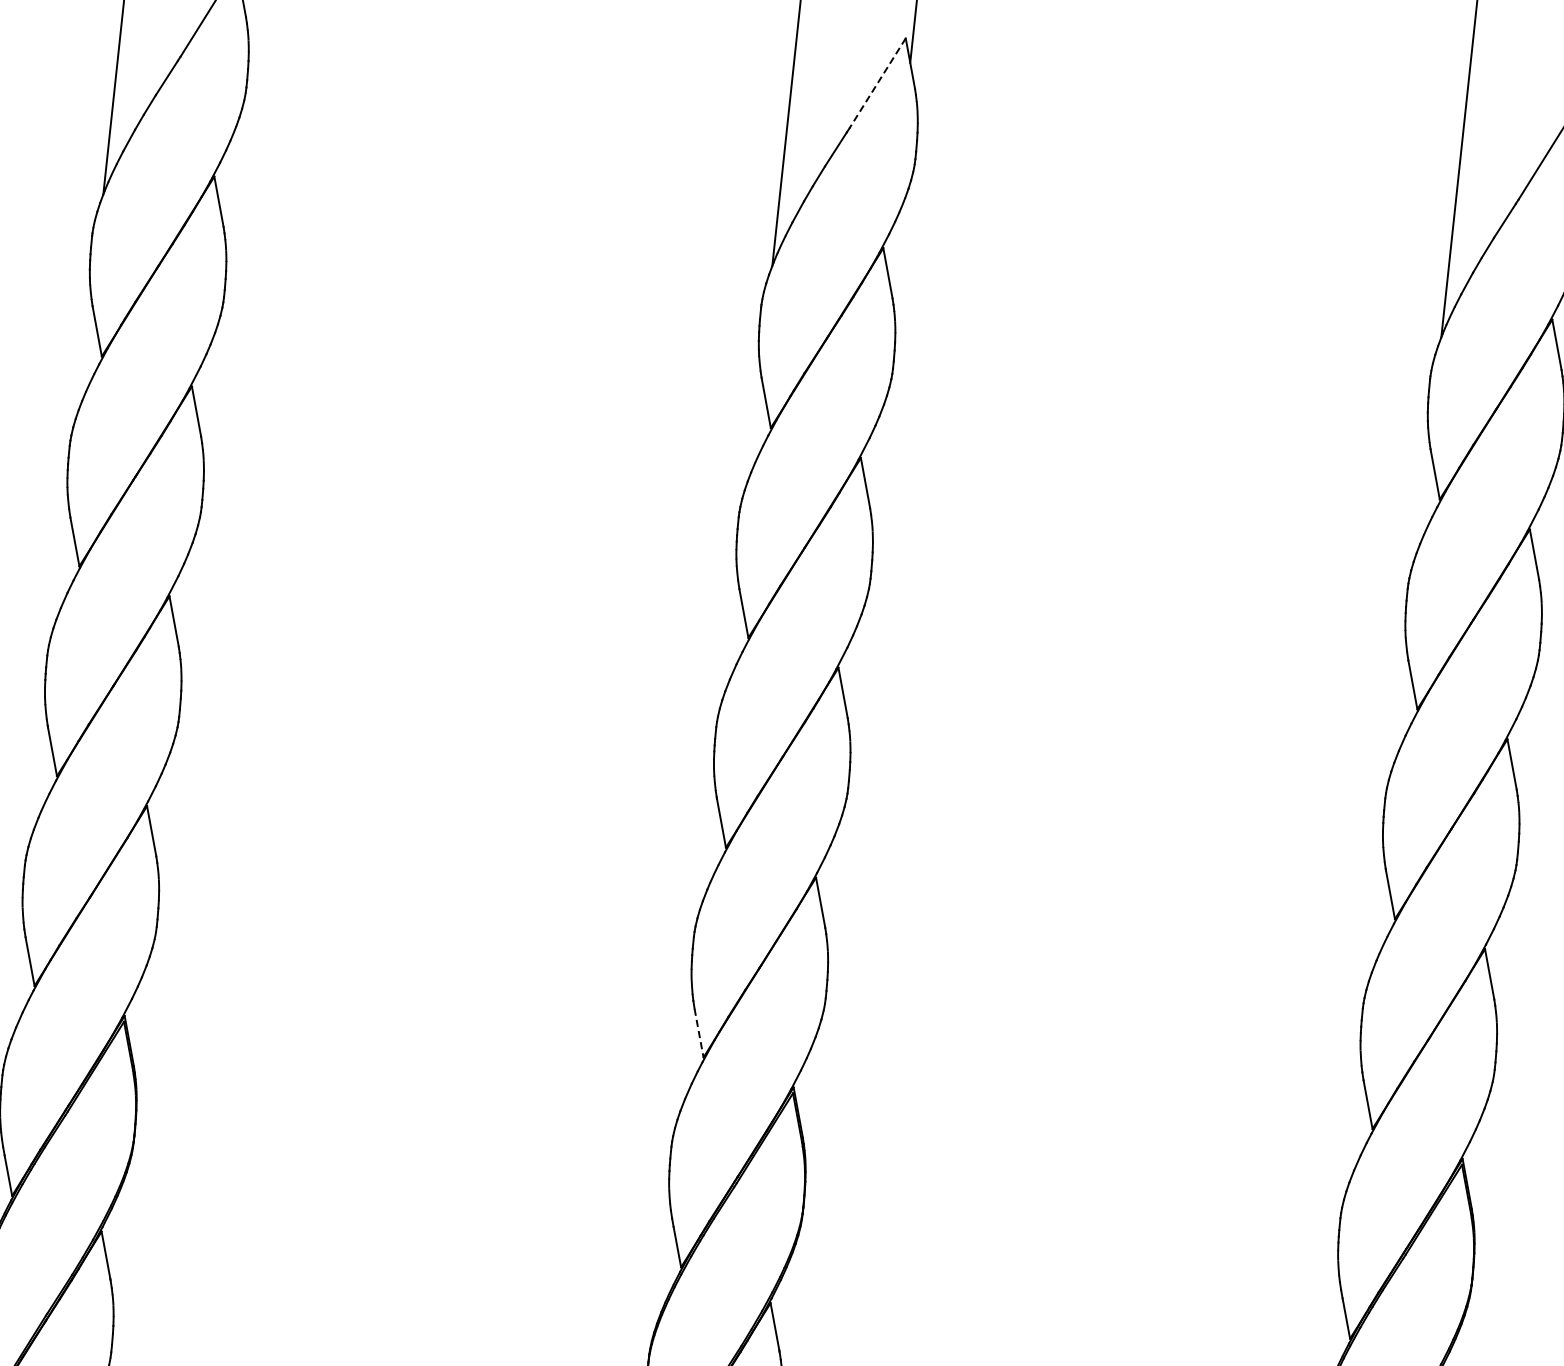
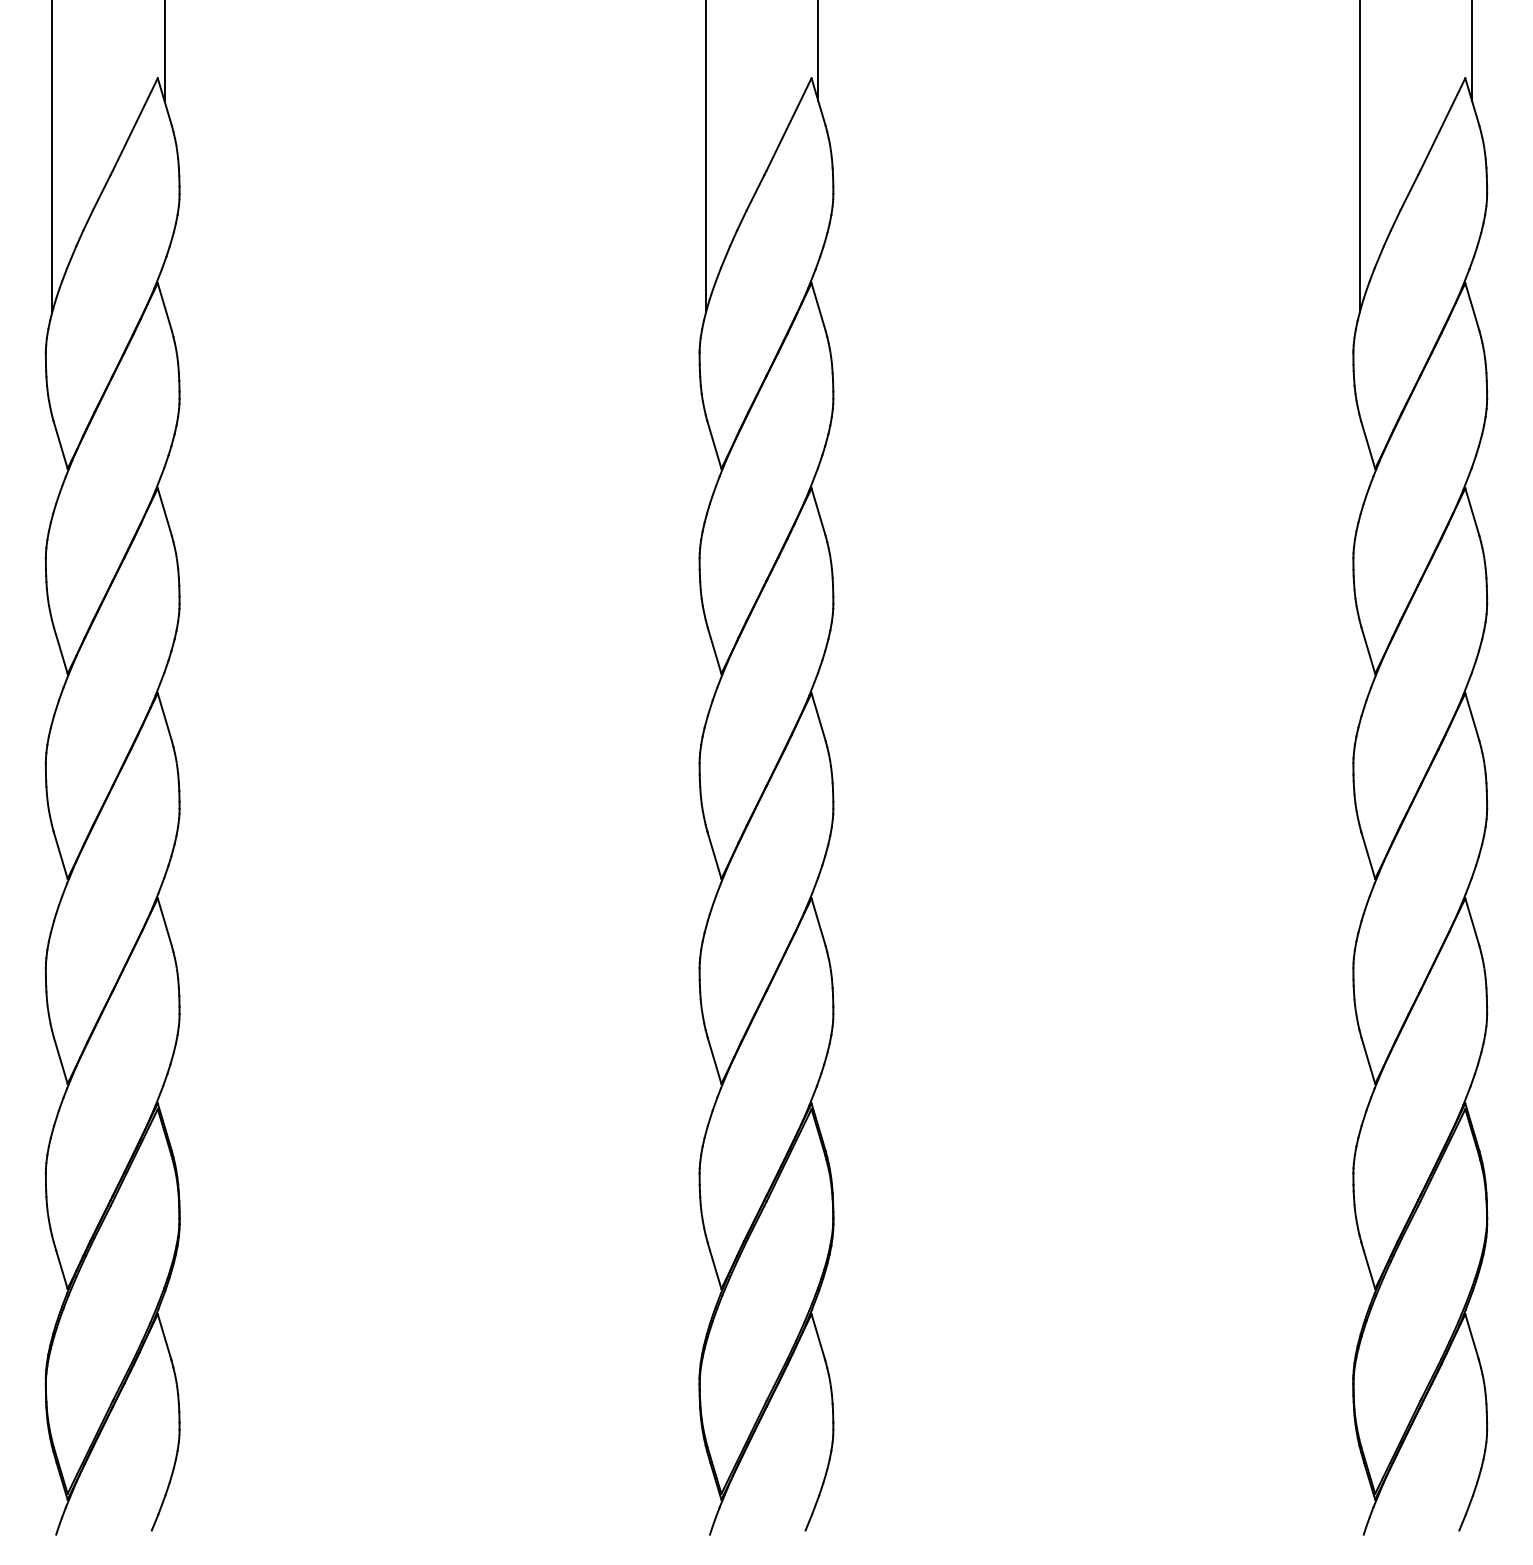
line: (878, 83) -> (789, 124), dashed -> solid
line: (698, 1033) -> (714, 1061), dashed -> solid

